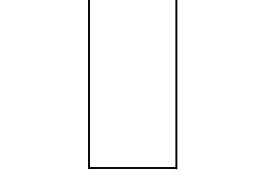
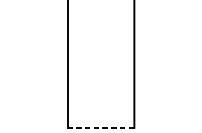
line: (132, 168) -> (101, 128), solid -> dashed

